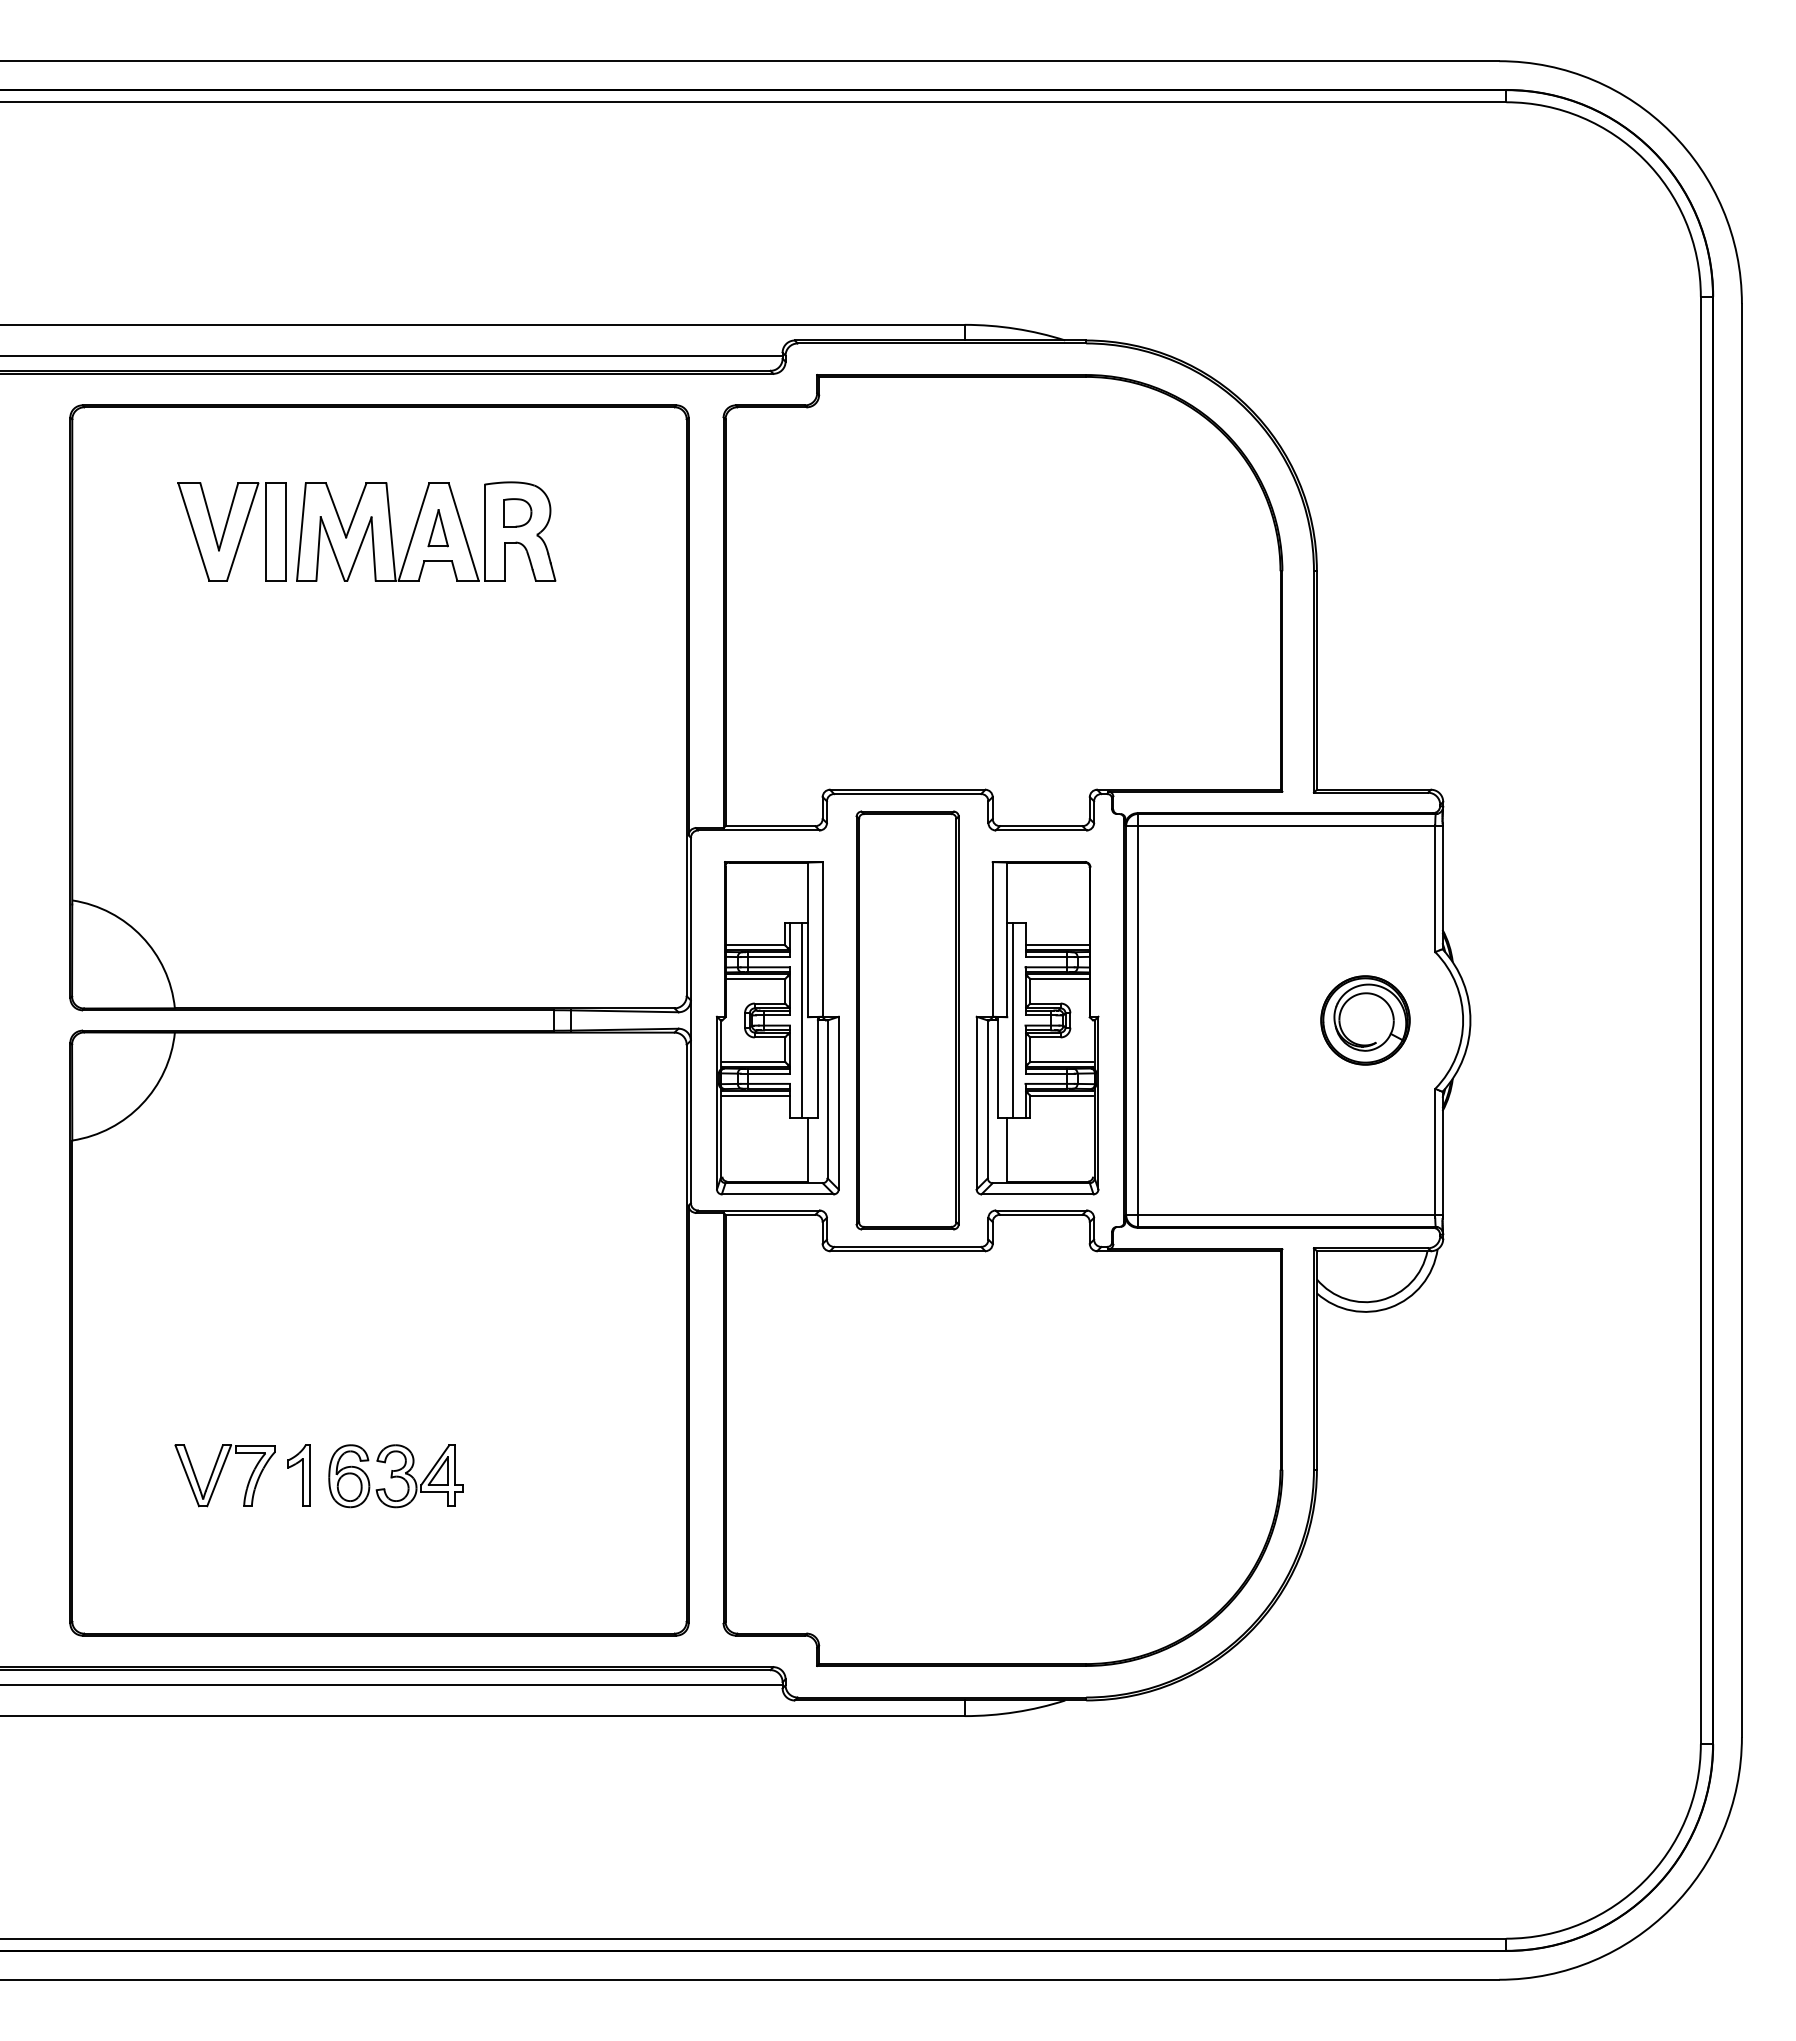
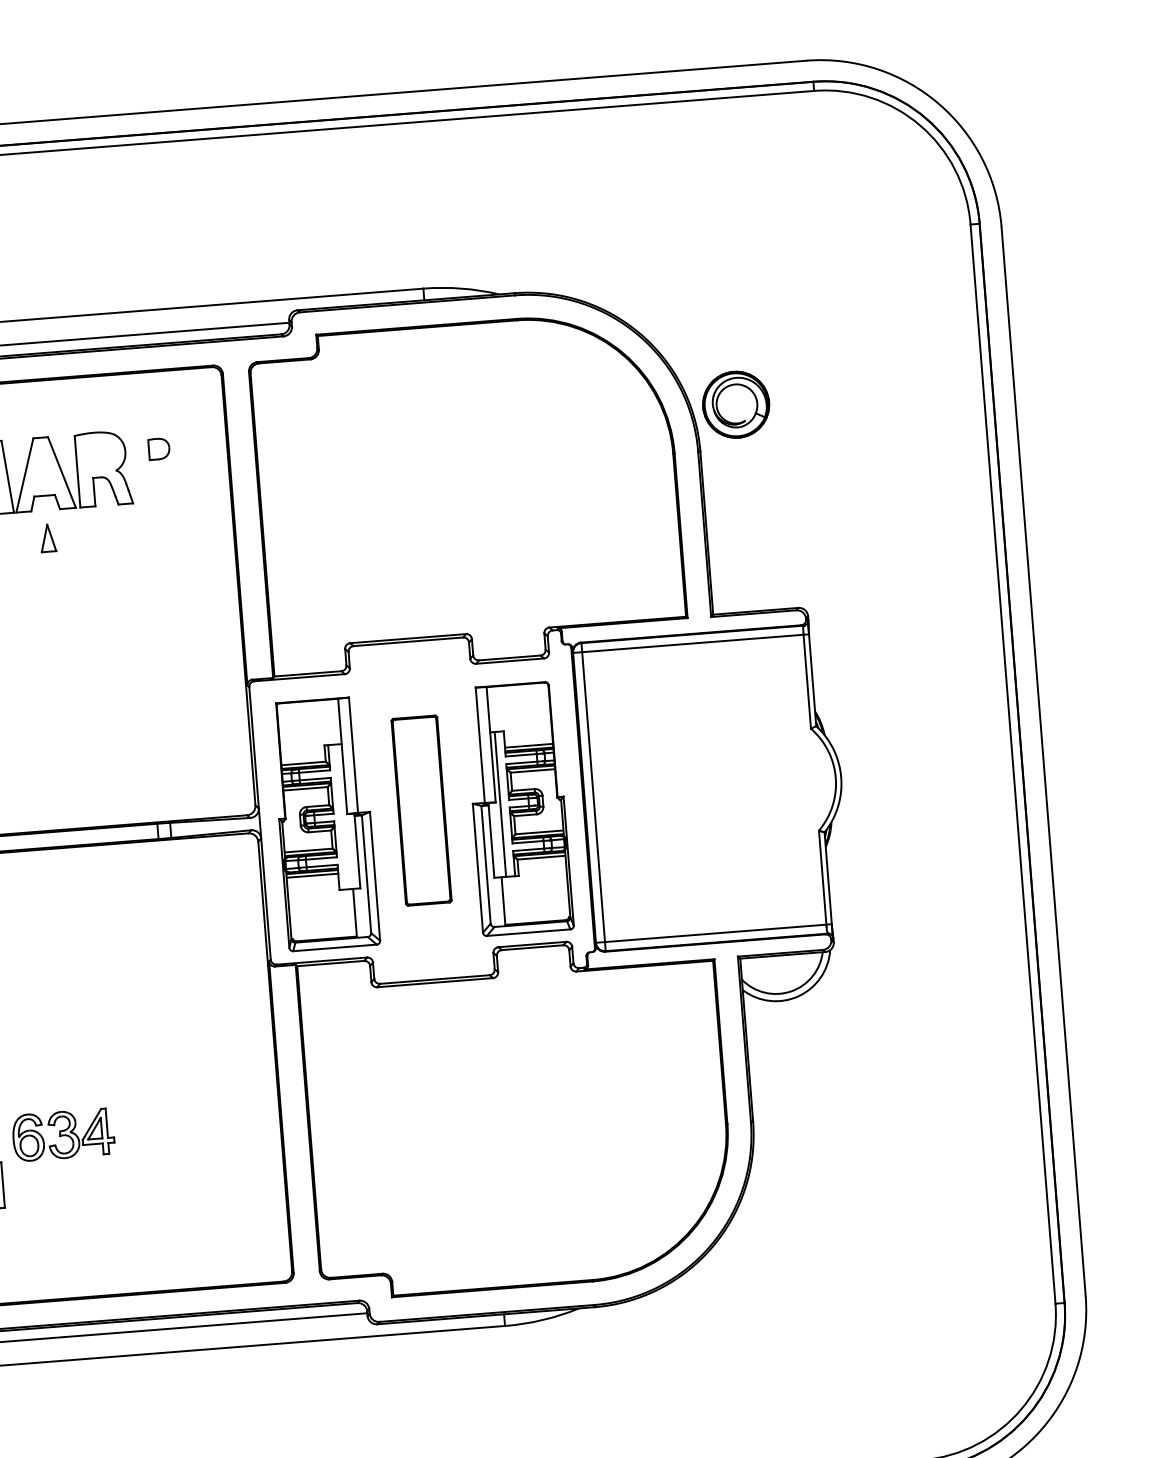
part: (517, 512) -> (158, 448), moved
part: (437, 528) -> (47, 538), moved
line: (802, 1020) -> (343, 816), removed
part: (907, 1020) -> (421, 810), size x0.6
part: (1365, 1020) -> (736, 404), moved
part: (395, 1476) -> (62, 1135), moved

